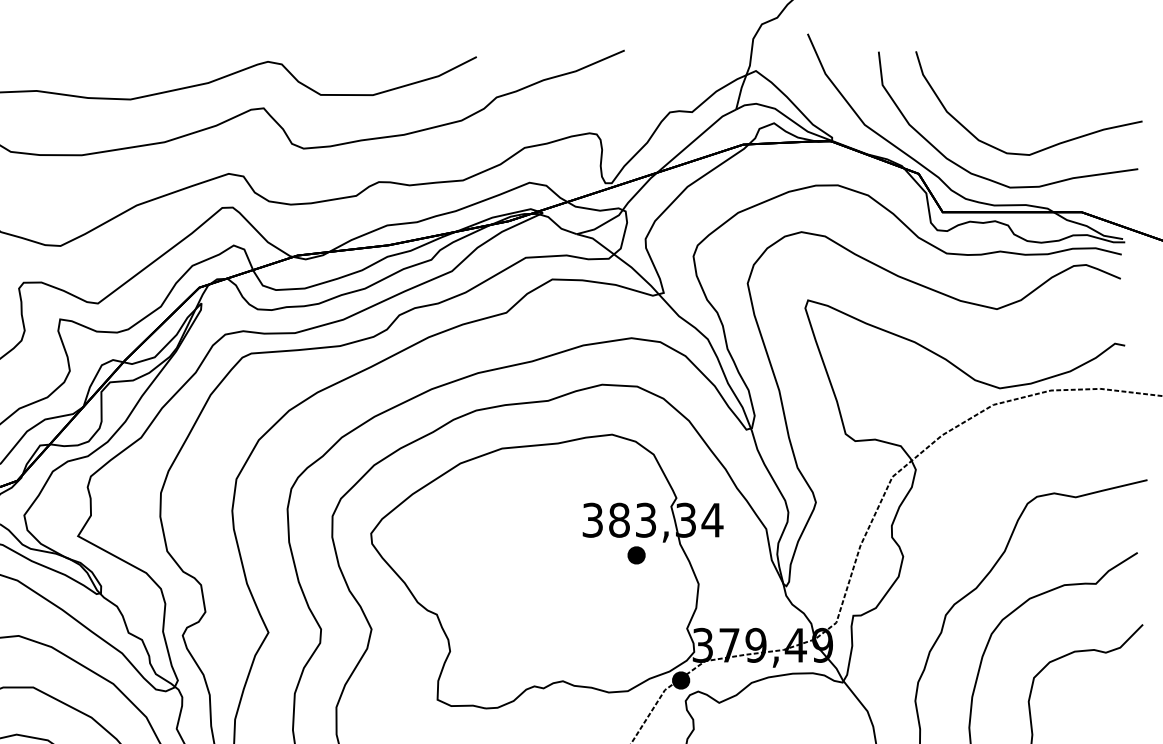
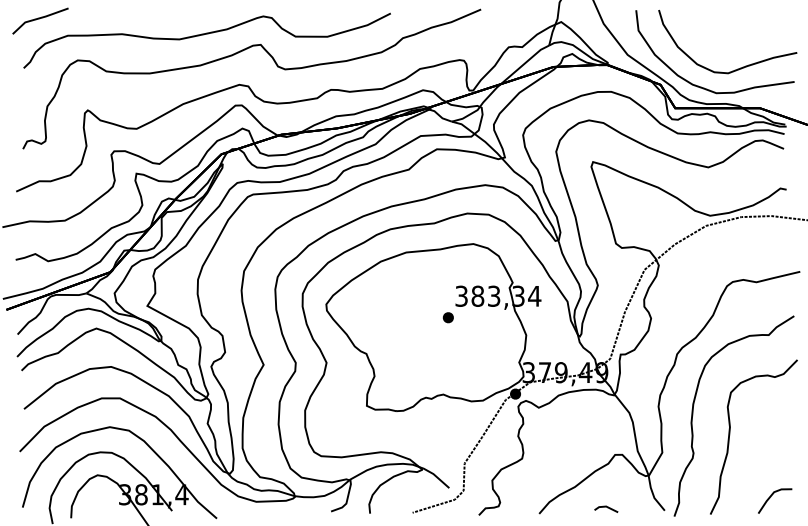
part: (635, 555) -> (447, 317), moved

